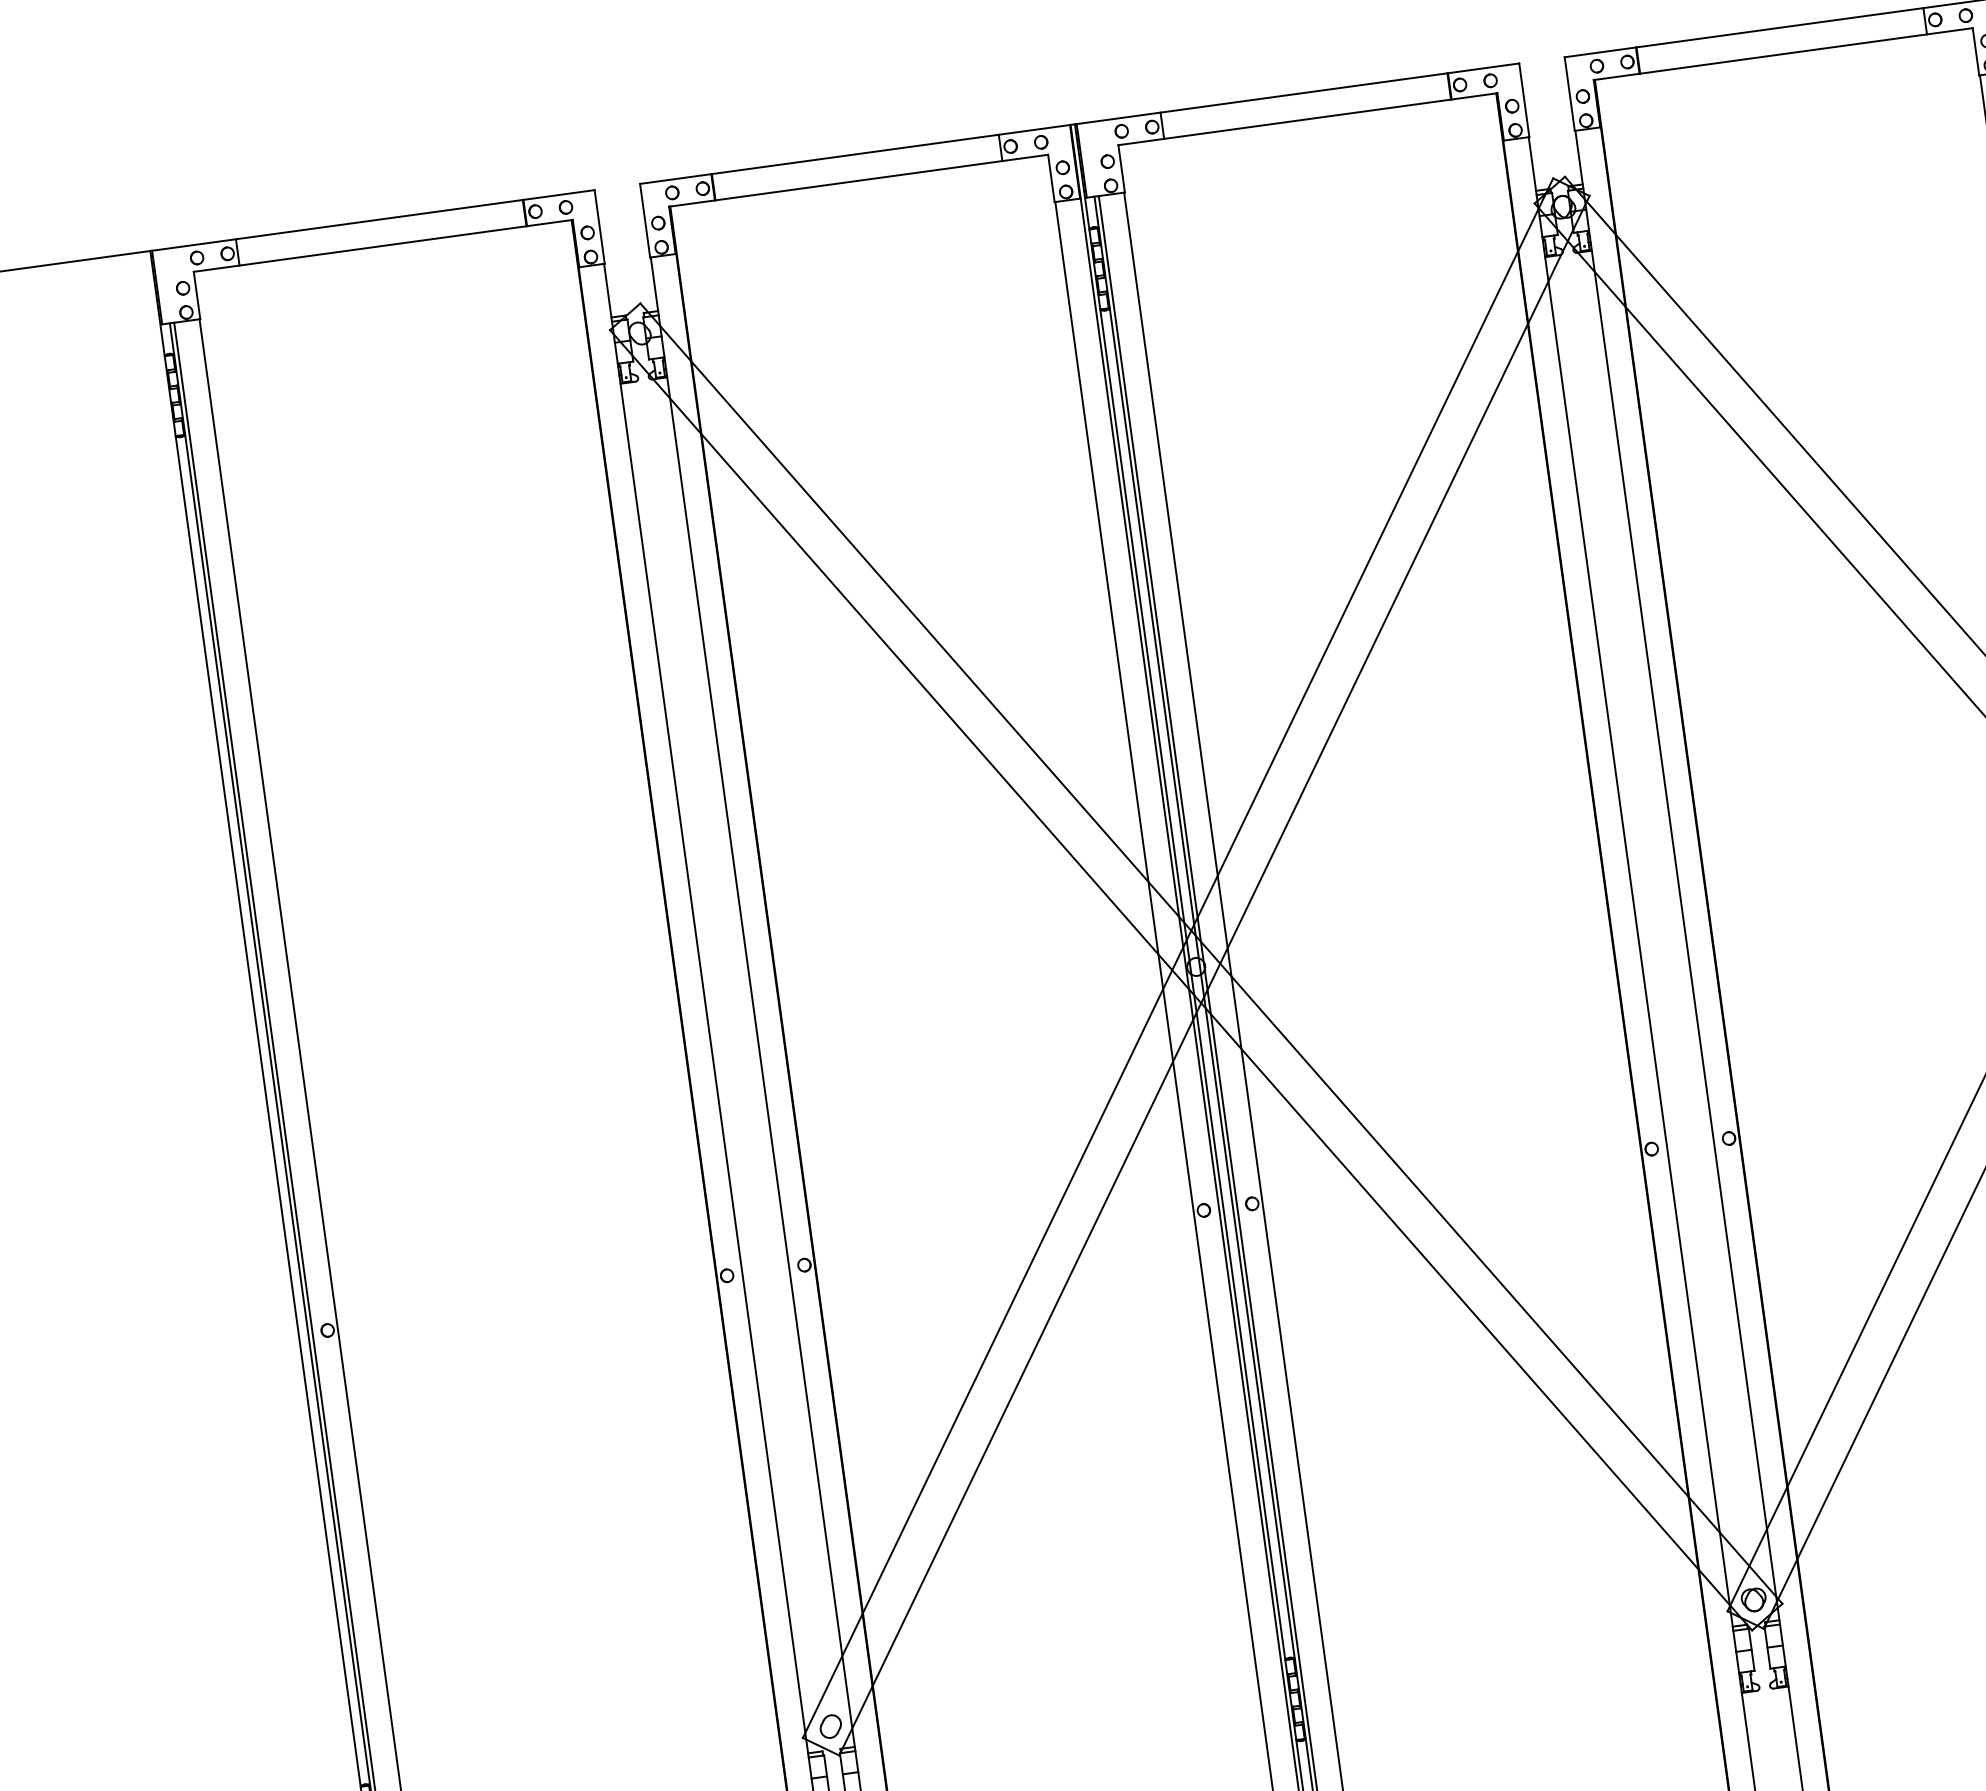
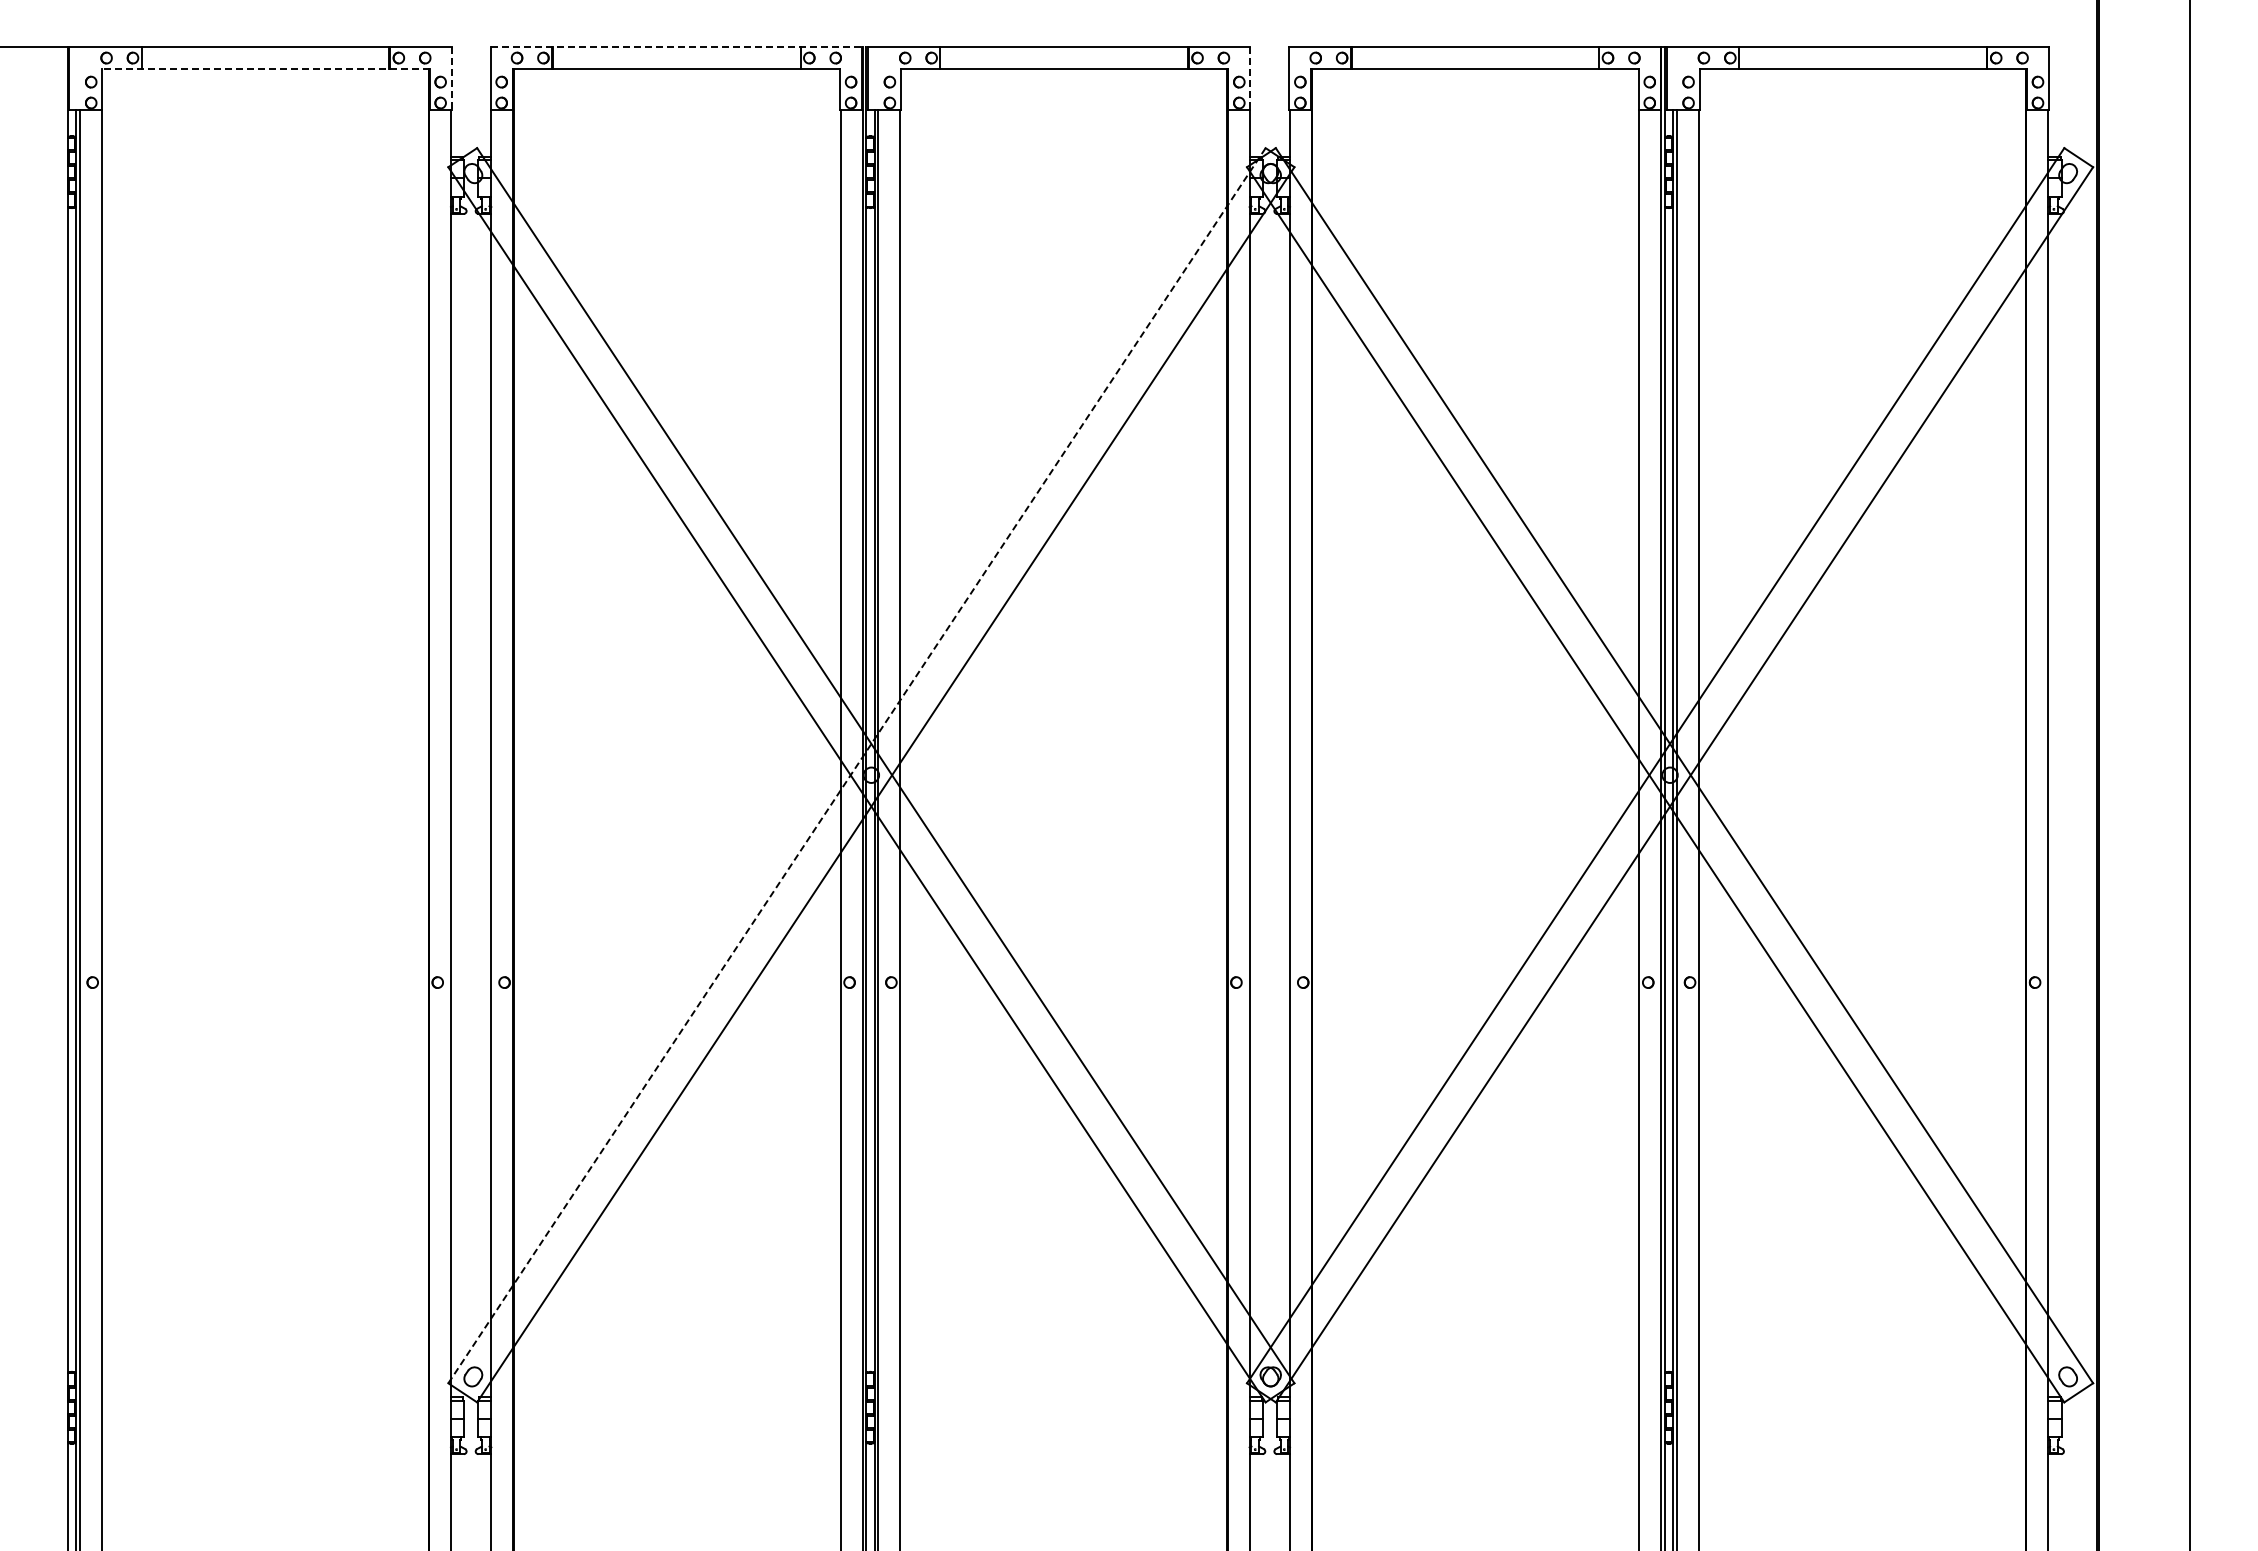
line: (1524, 100) -> (1250, 78), solid -> dashed
line: (857, 153) -> (678, 46), solid -> dashed
line: (599, 226) -> (451, 78), solid -> dashed
line: (382, 245) -> (265, 69), solid -> dashed
line: (1178, 957) -> (857, 765), solid -> dashed

